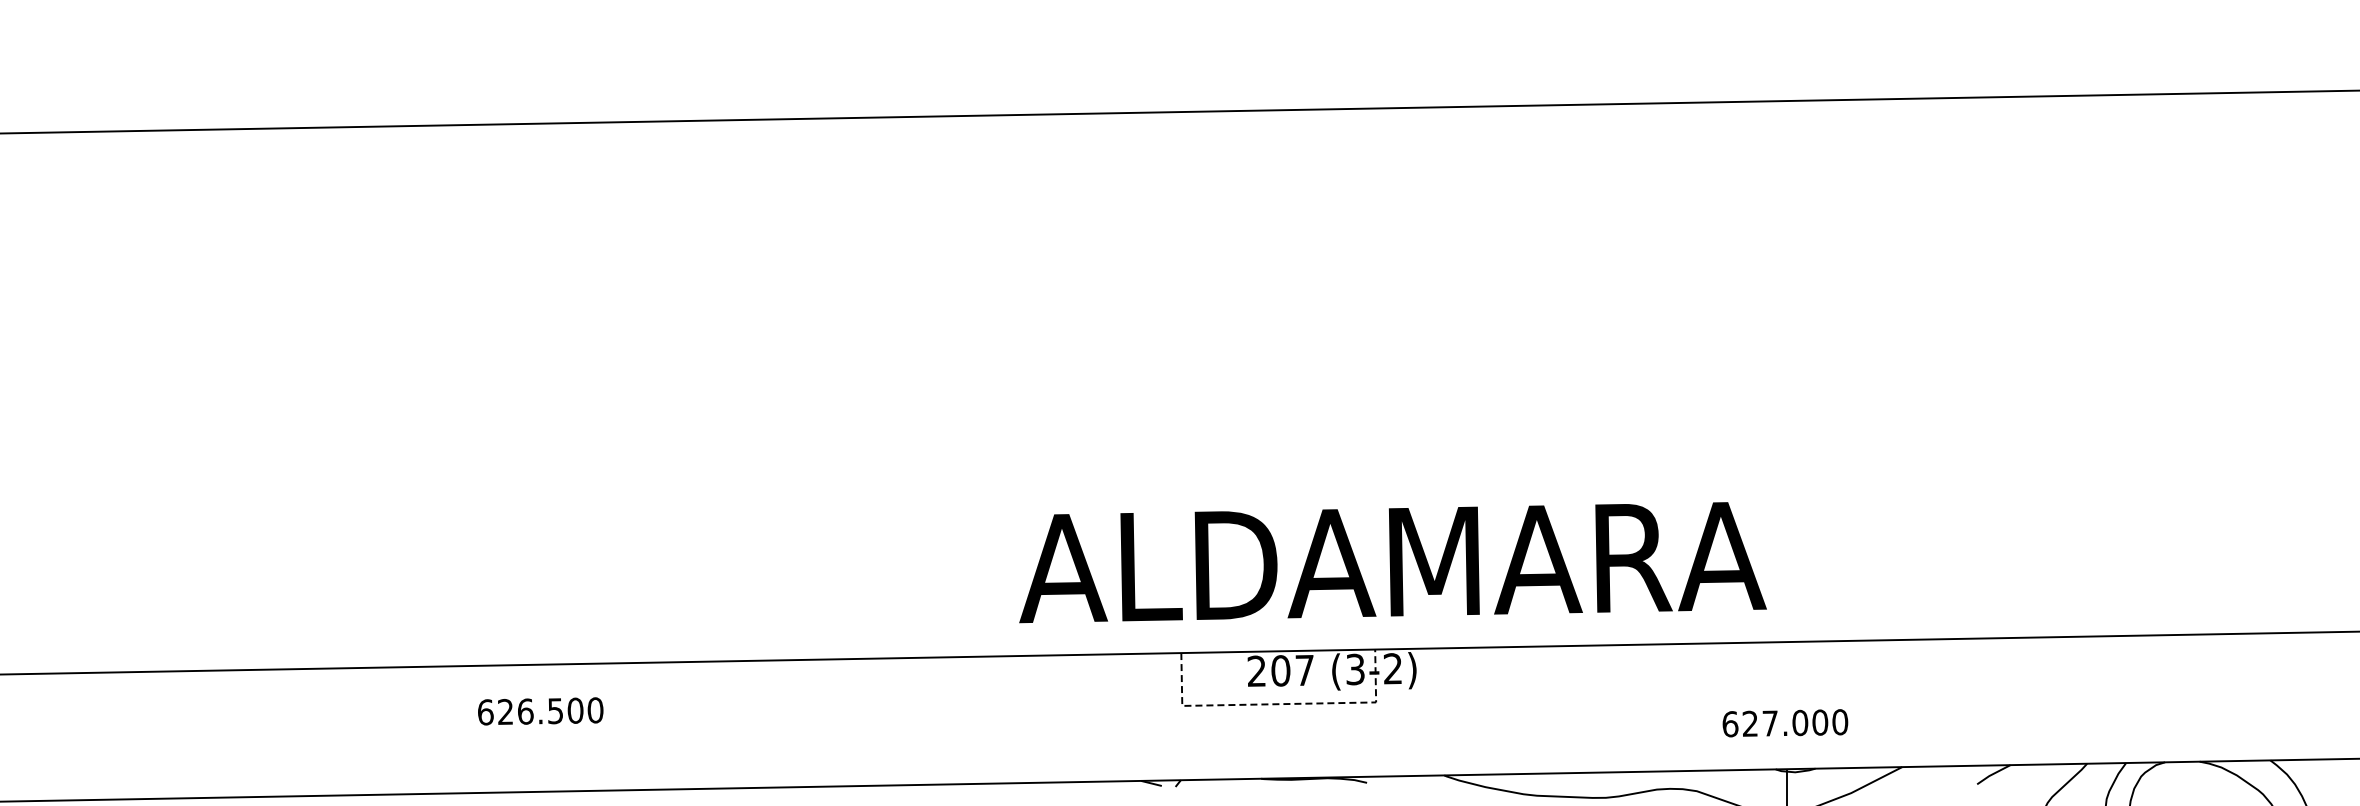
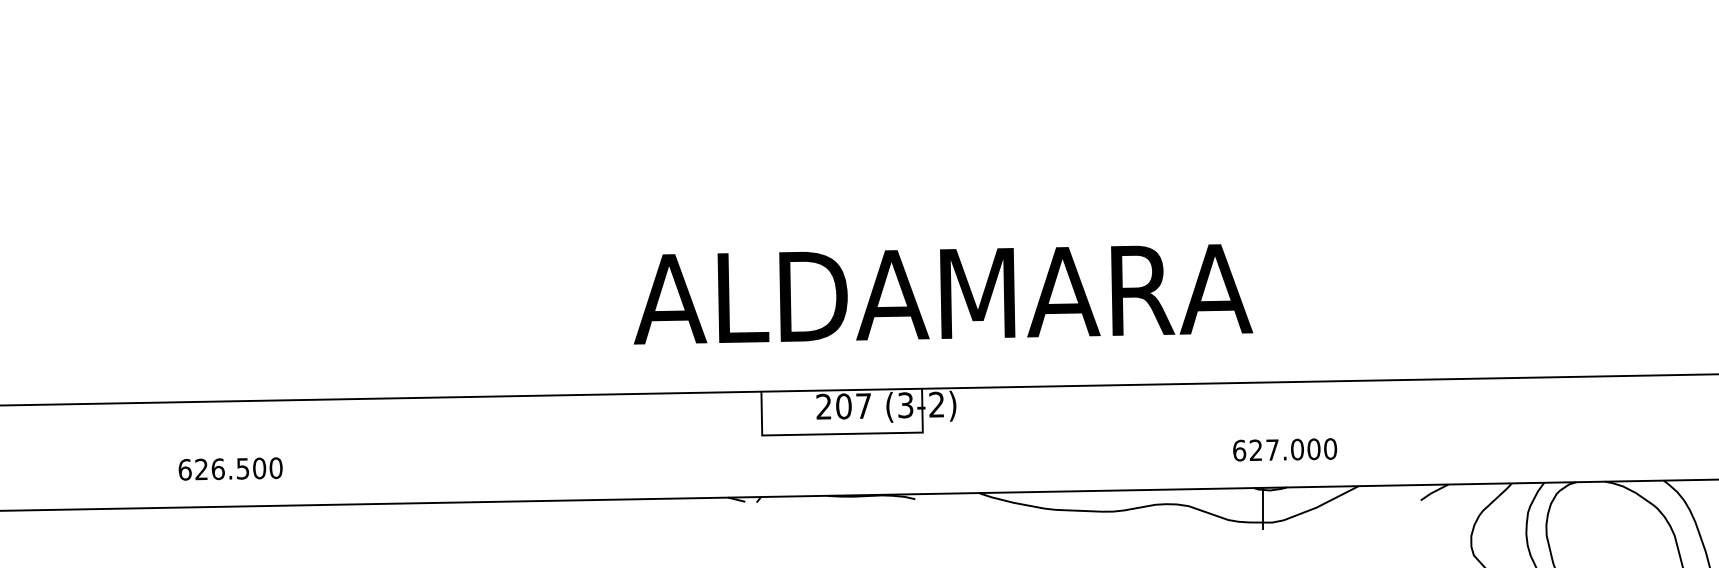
text: (1392, 562) -> (943, 294), moved
line: (1279, 704) -> (842, 434), dashed -> solid
text: (540, 711) -> (230, 469), moved
text: (1785, 723) -> (1285, 450), moved

